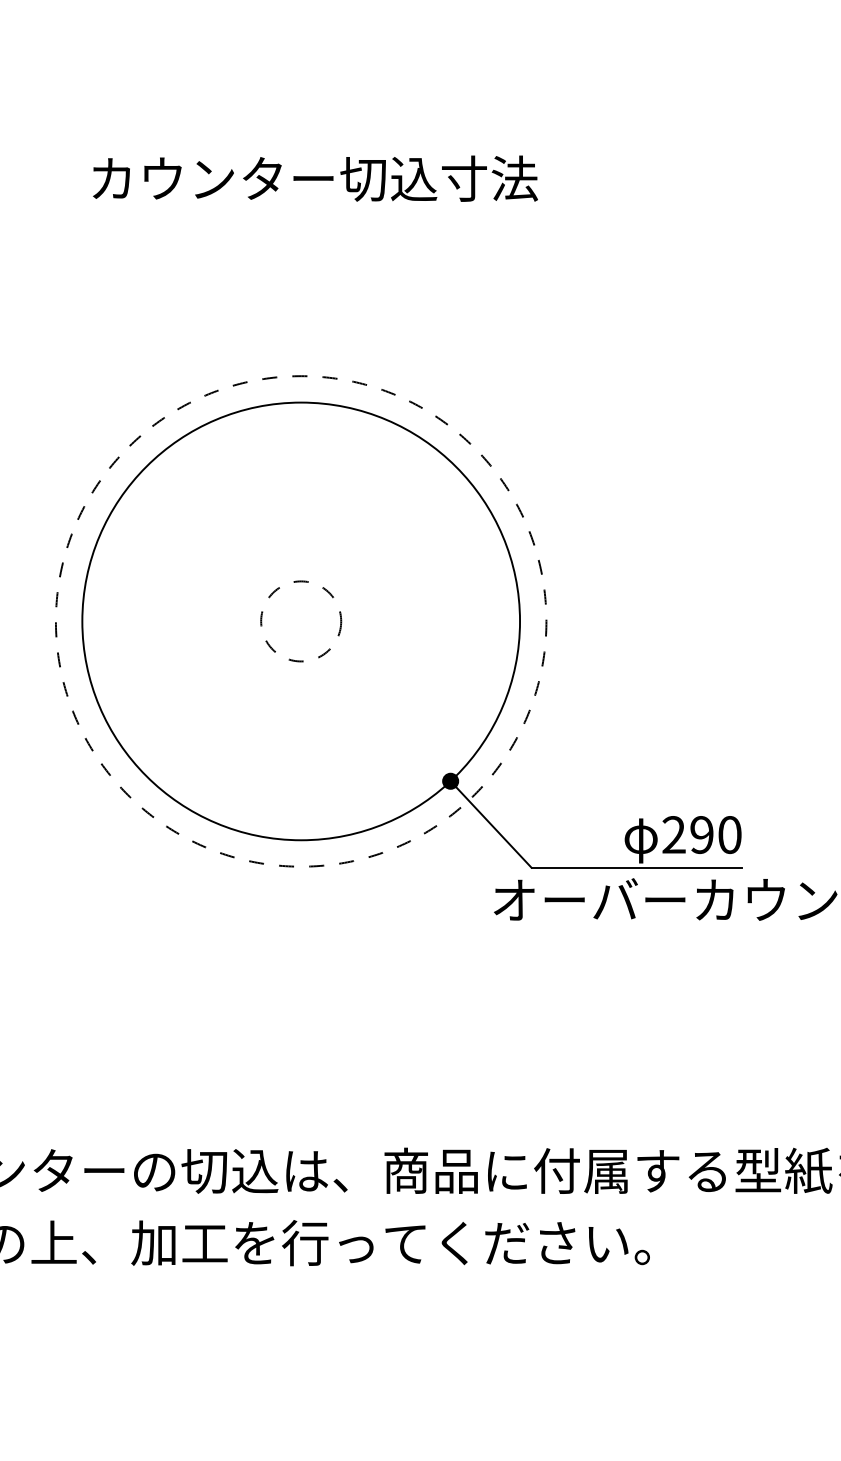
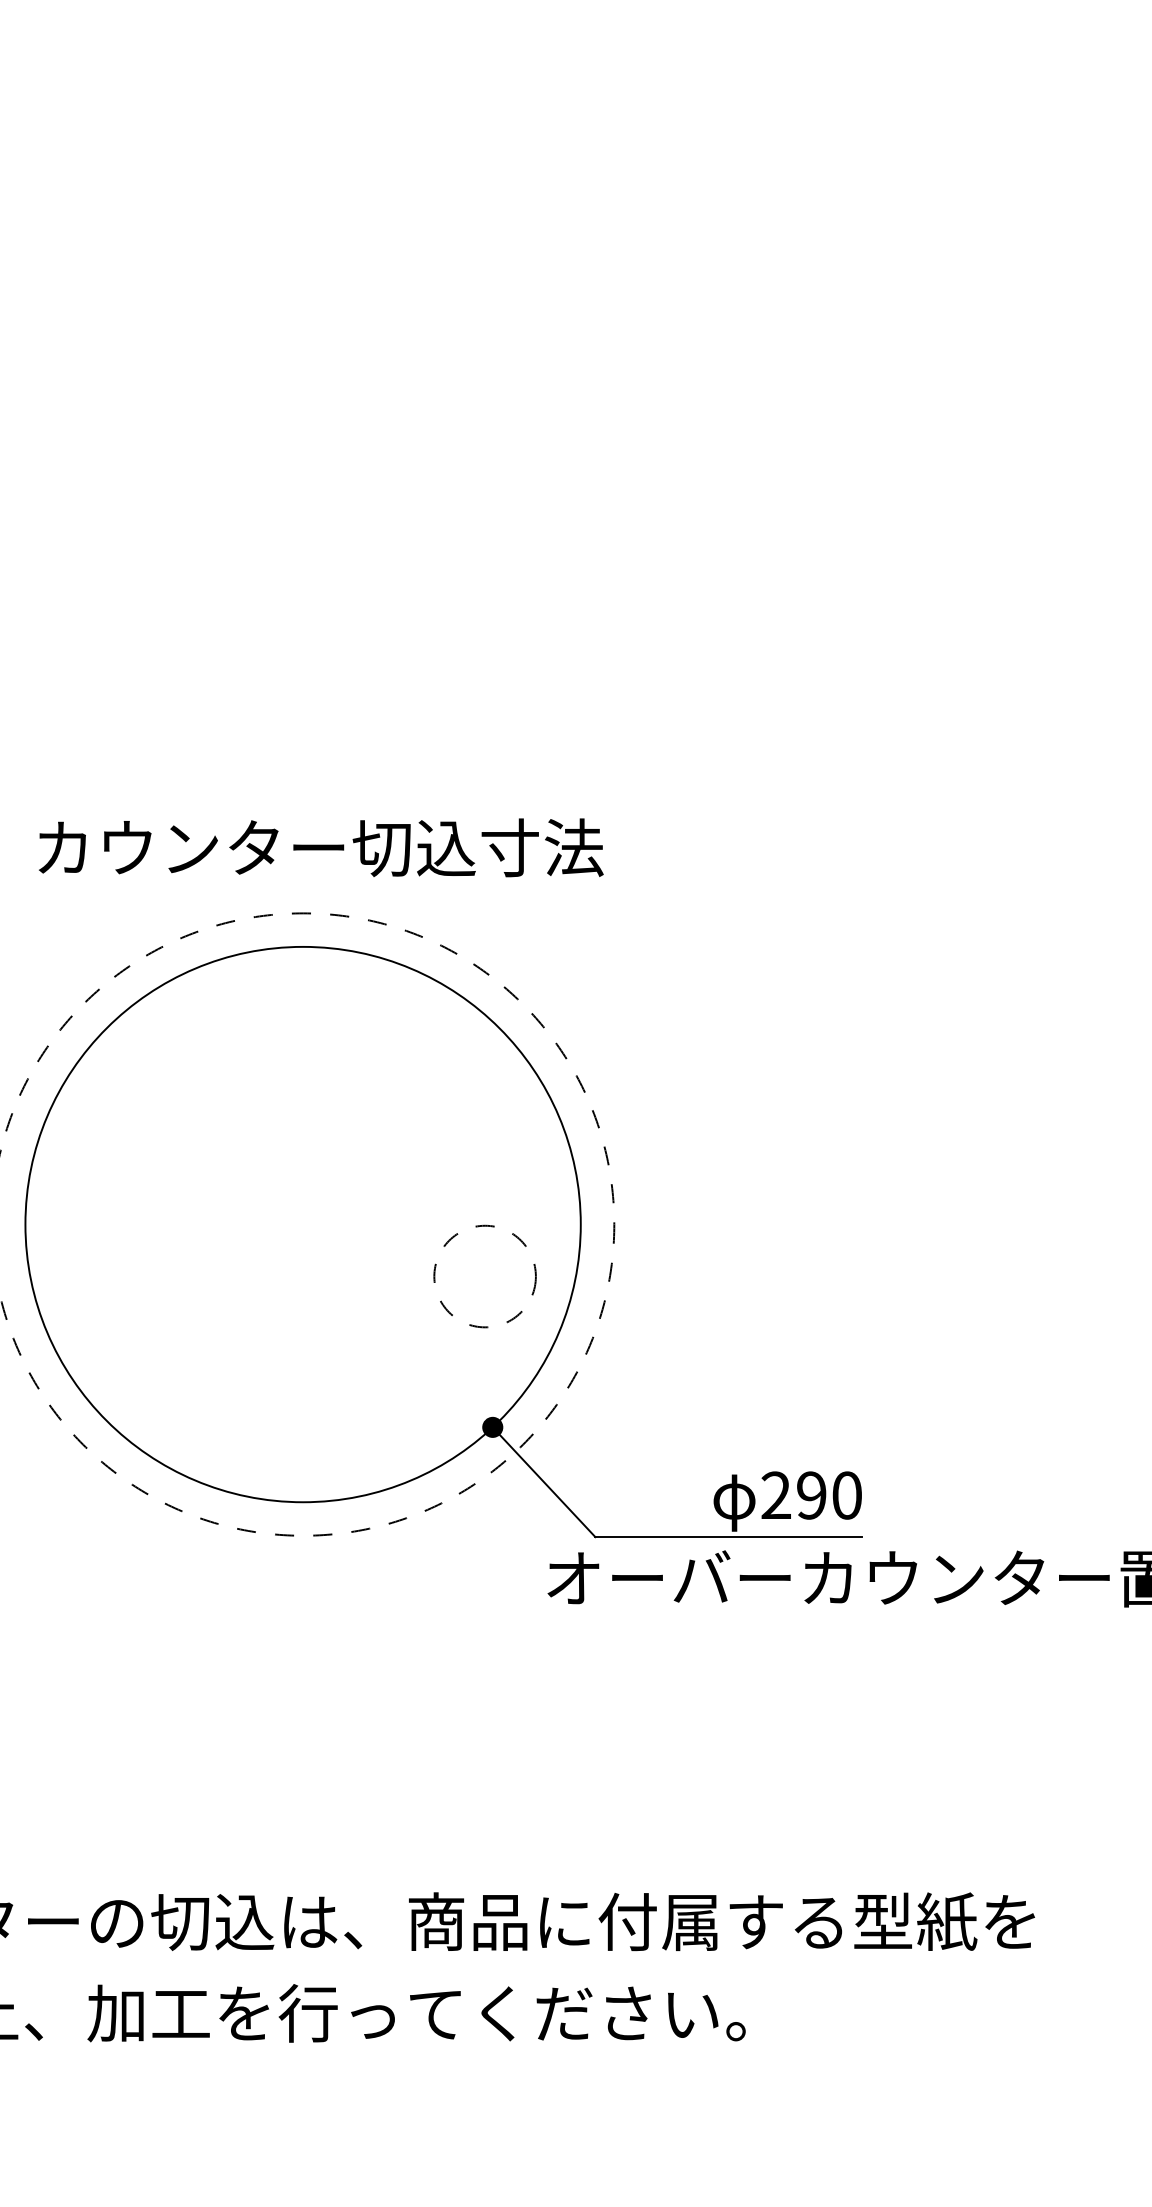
text: (315, 178) -> (321, 847), moved
circle: (300, 621) -> (484, 1276), moved

